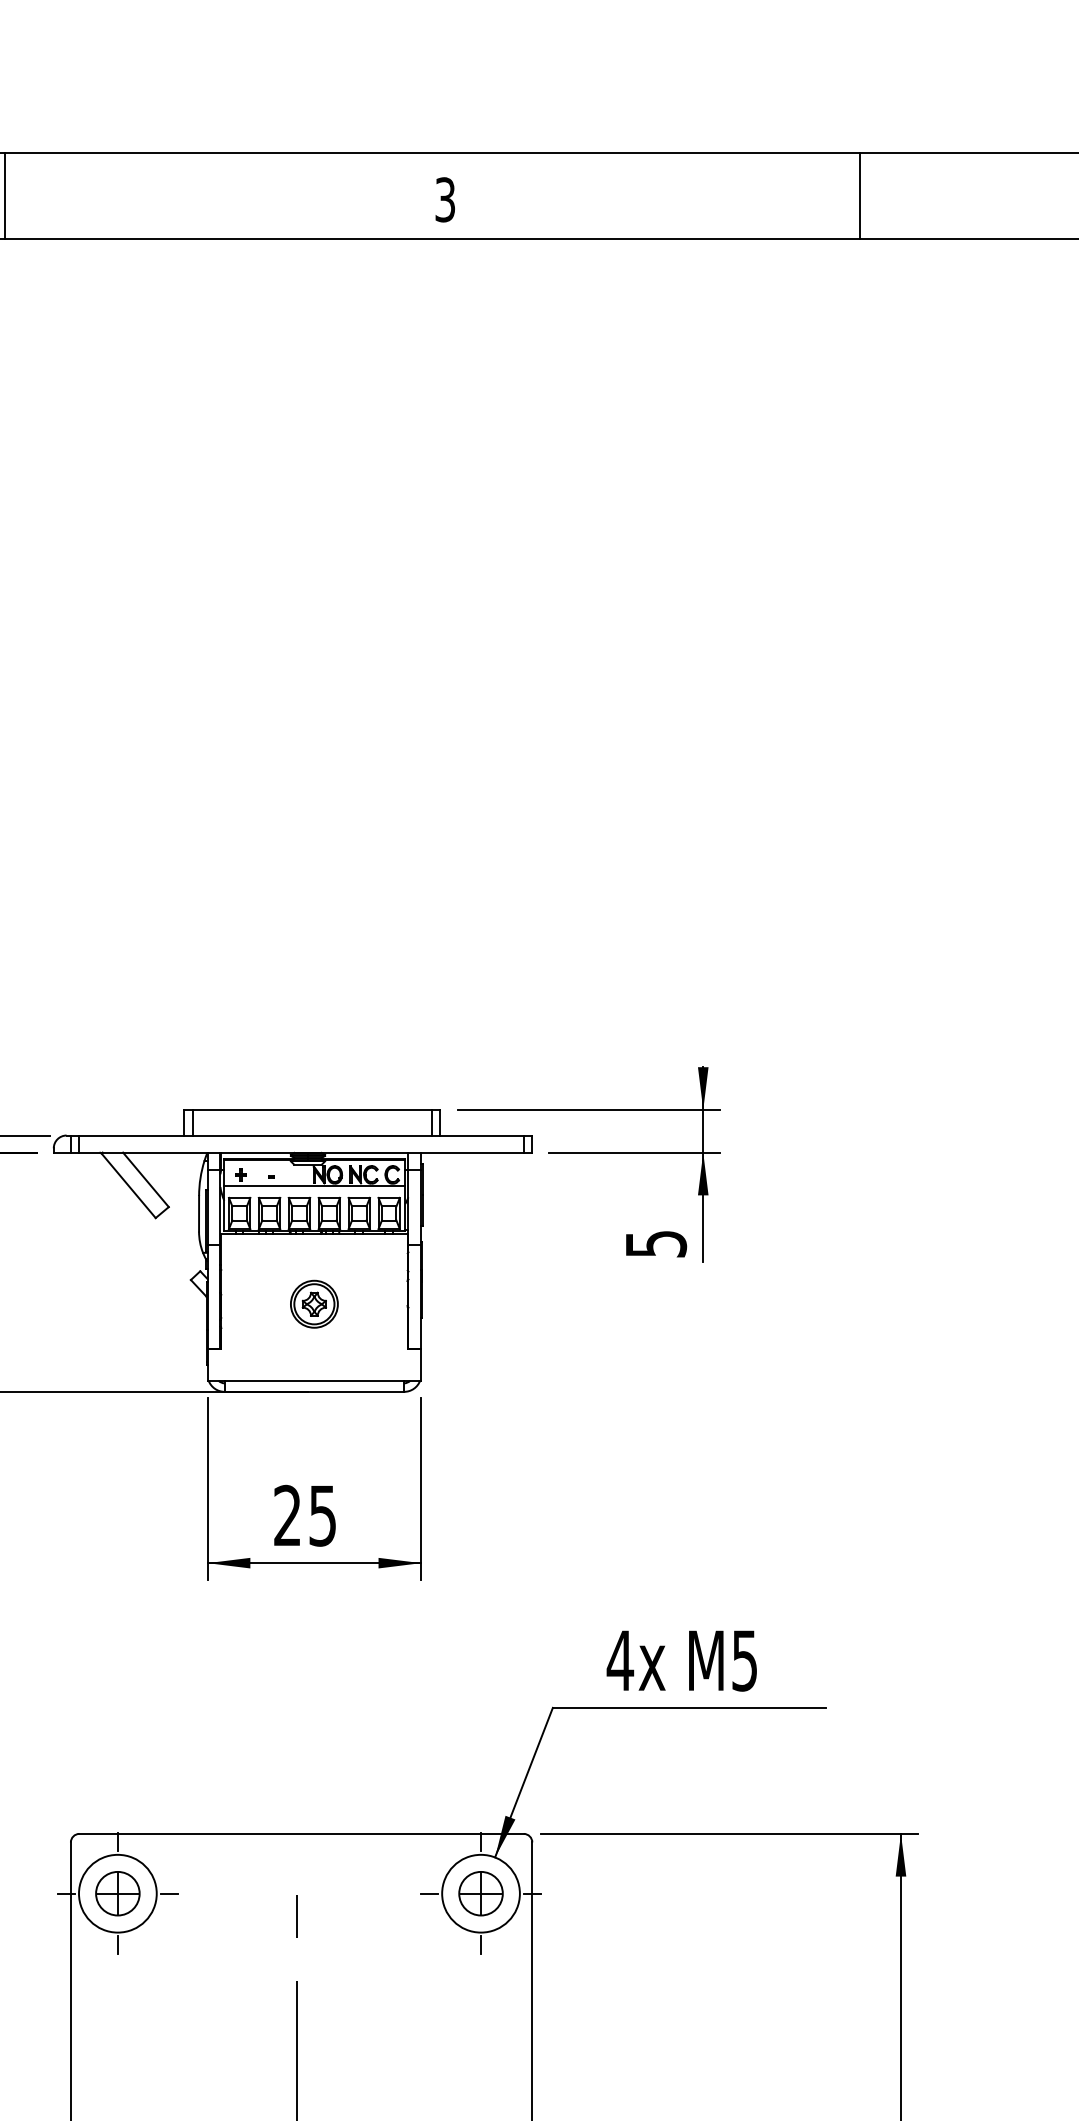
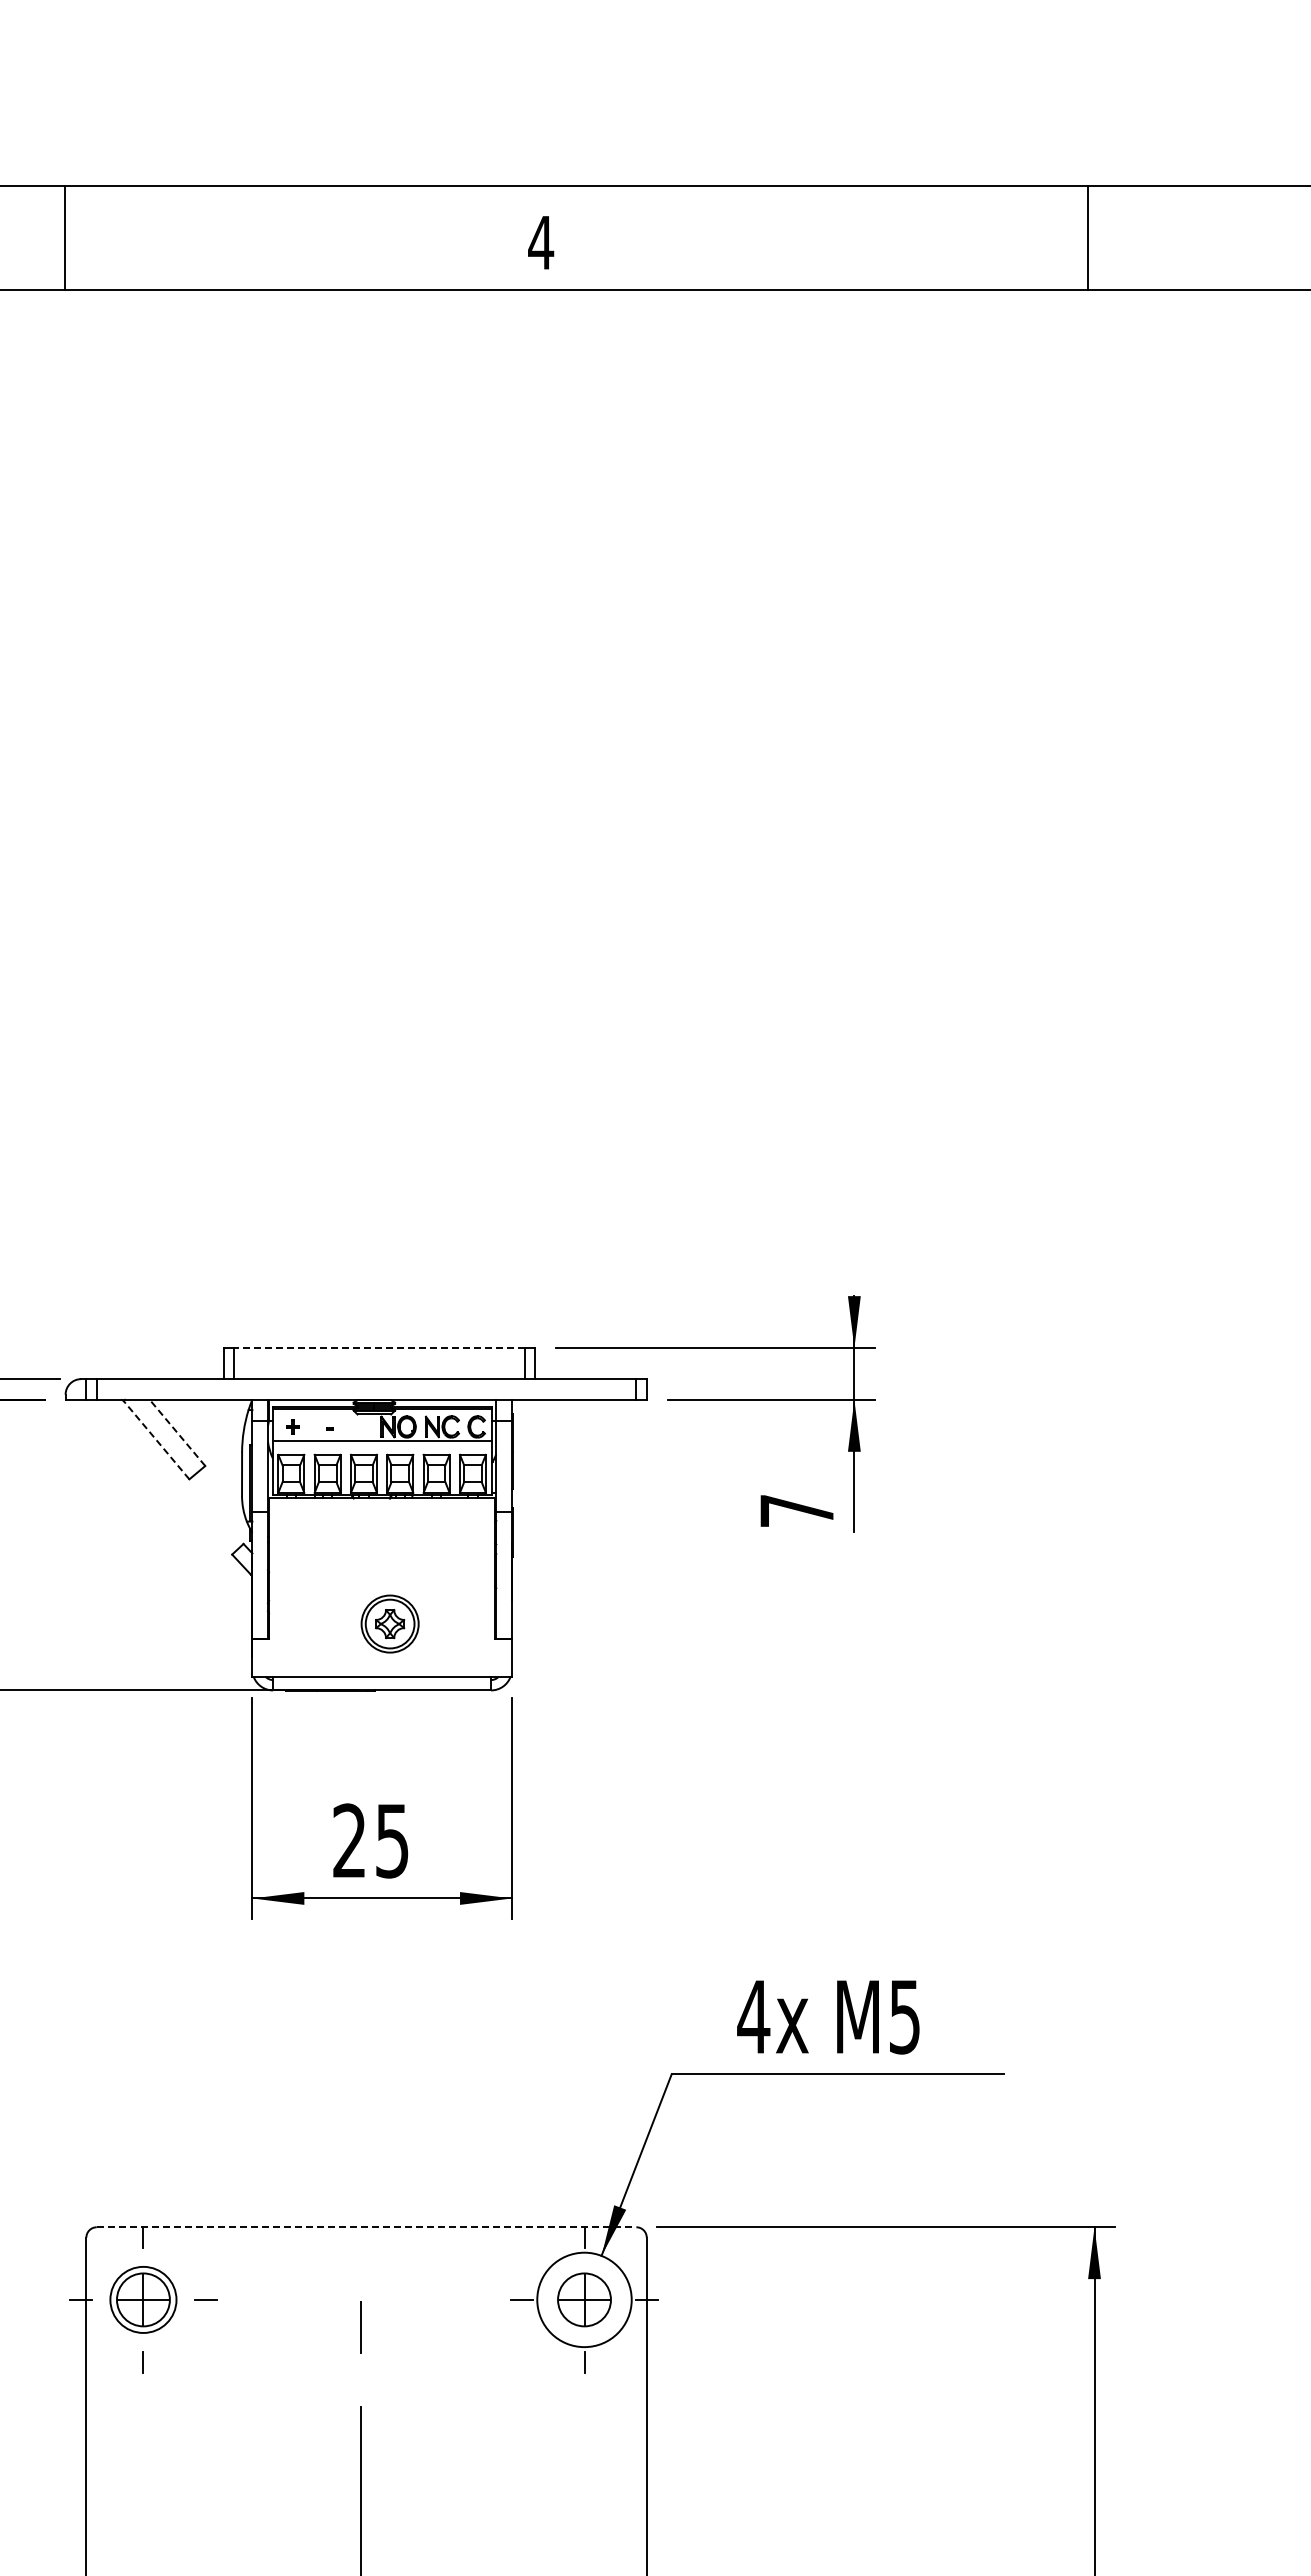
line: (5, 195) -> (64, 237), moved
line: (859, 195) -> (1087, 237), moved
text: (445, 199) -> (541, 242), 3 -> 4
line: (312, 1109) -> (379, 1347), solid -> dashed
line: (145, 1179) -> (177, 1432), solid -> dashed
line: (128, 1185) -> (156, 1439), solid -> dashed
text: (656, 1244) -> (797, 1511), 5 -> 7
part: (313, 1303) -> (389, 1623), moved
line: (301, 1834) -> (366, 2227), solid -> dashed
circle: (117, 1893) -> (143, 2299), size x0.7

